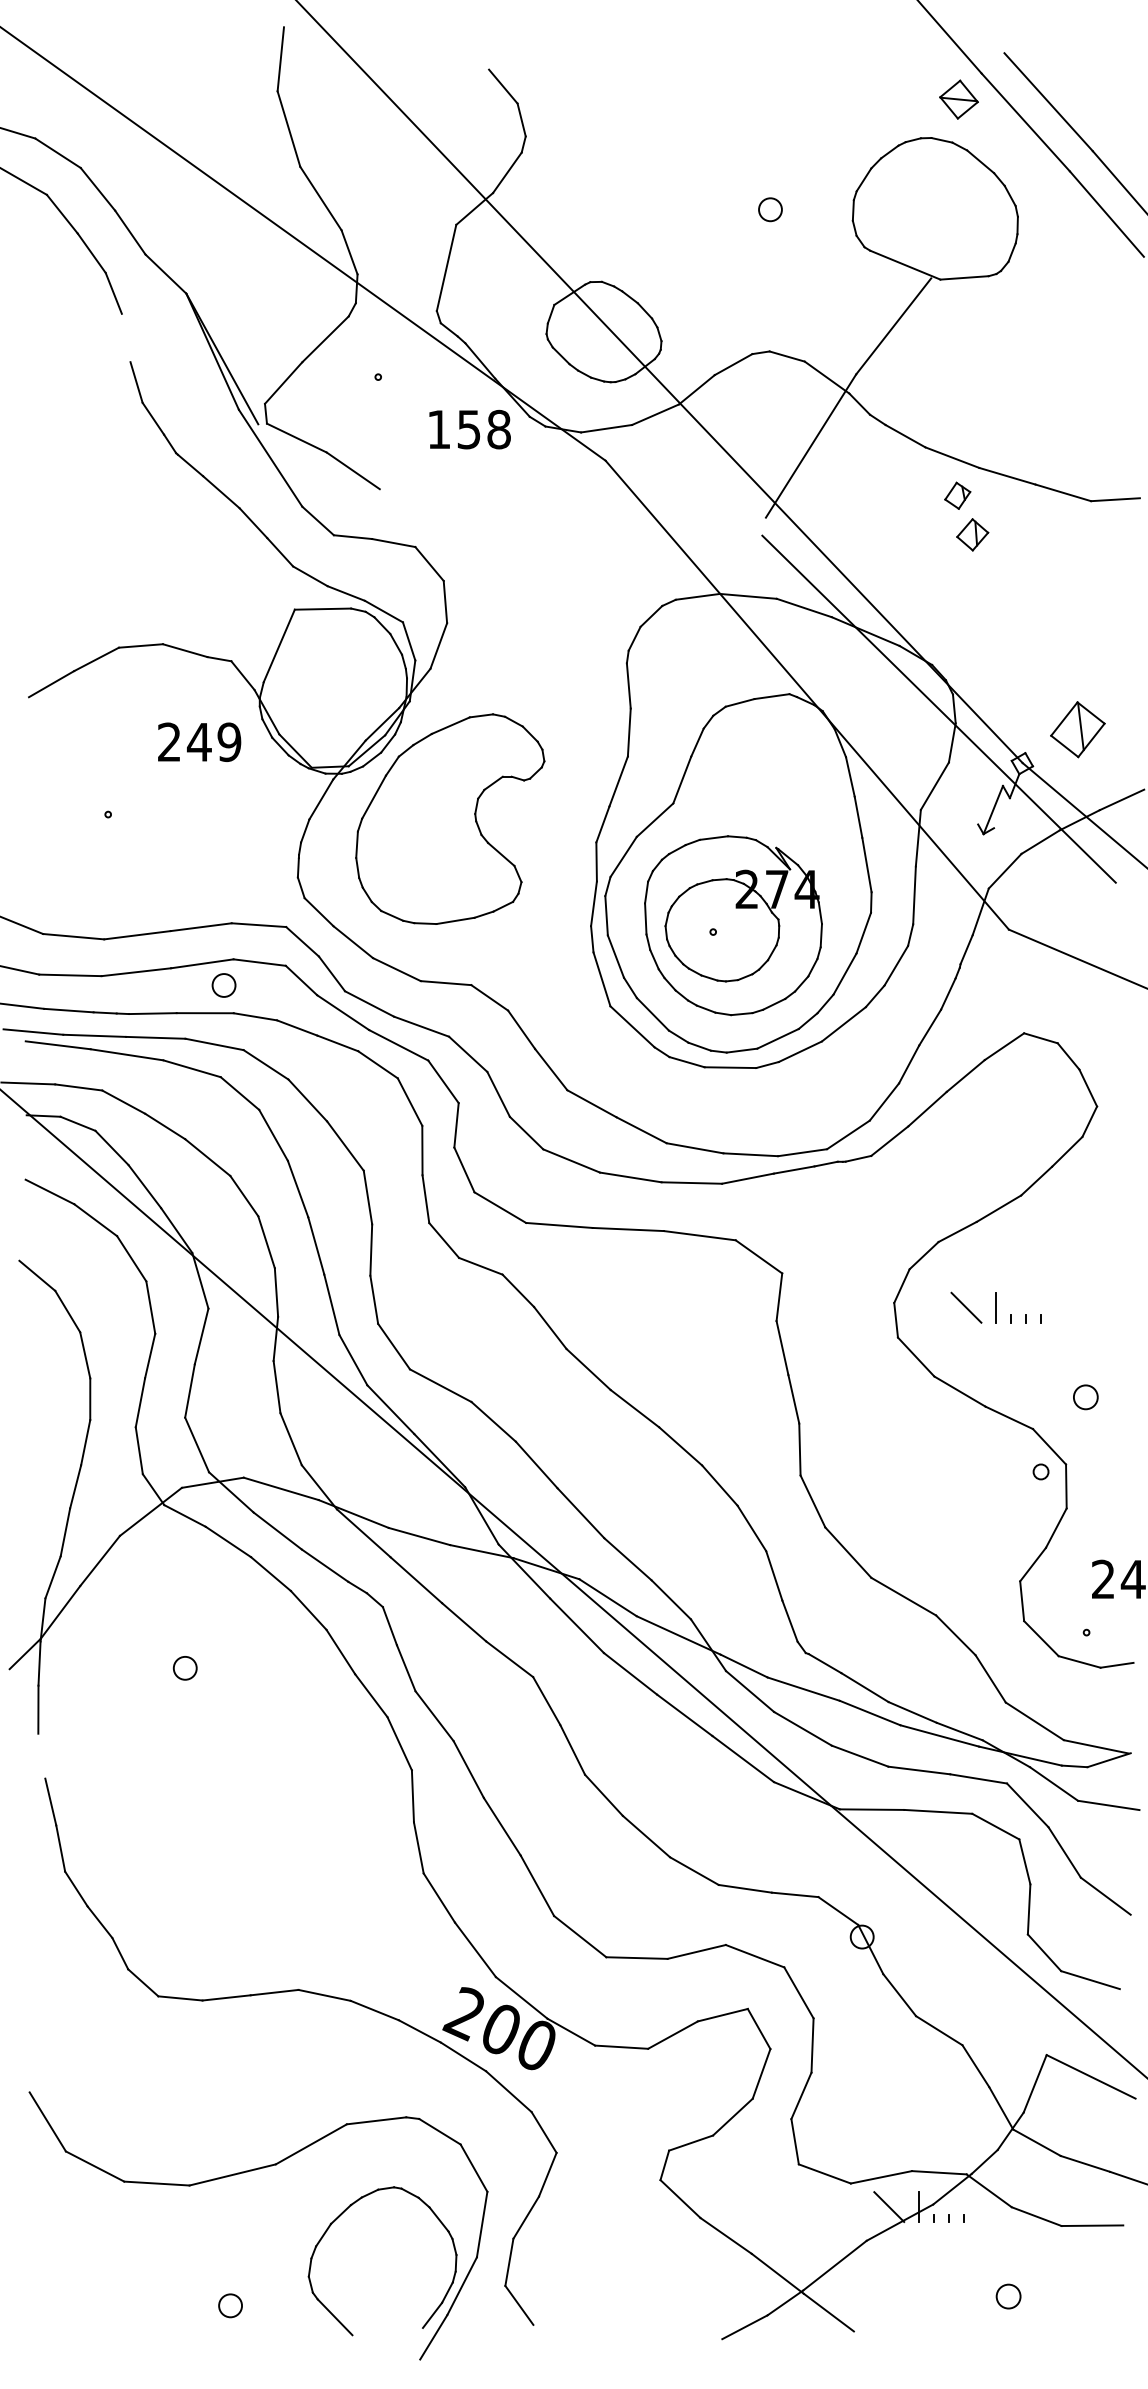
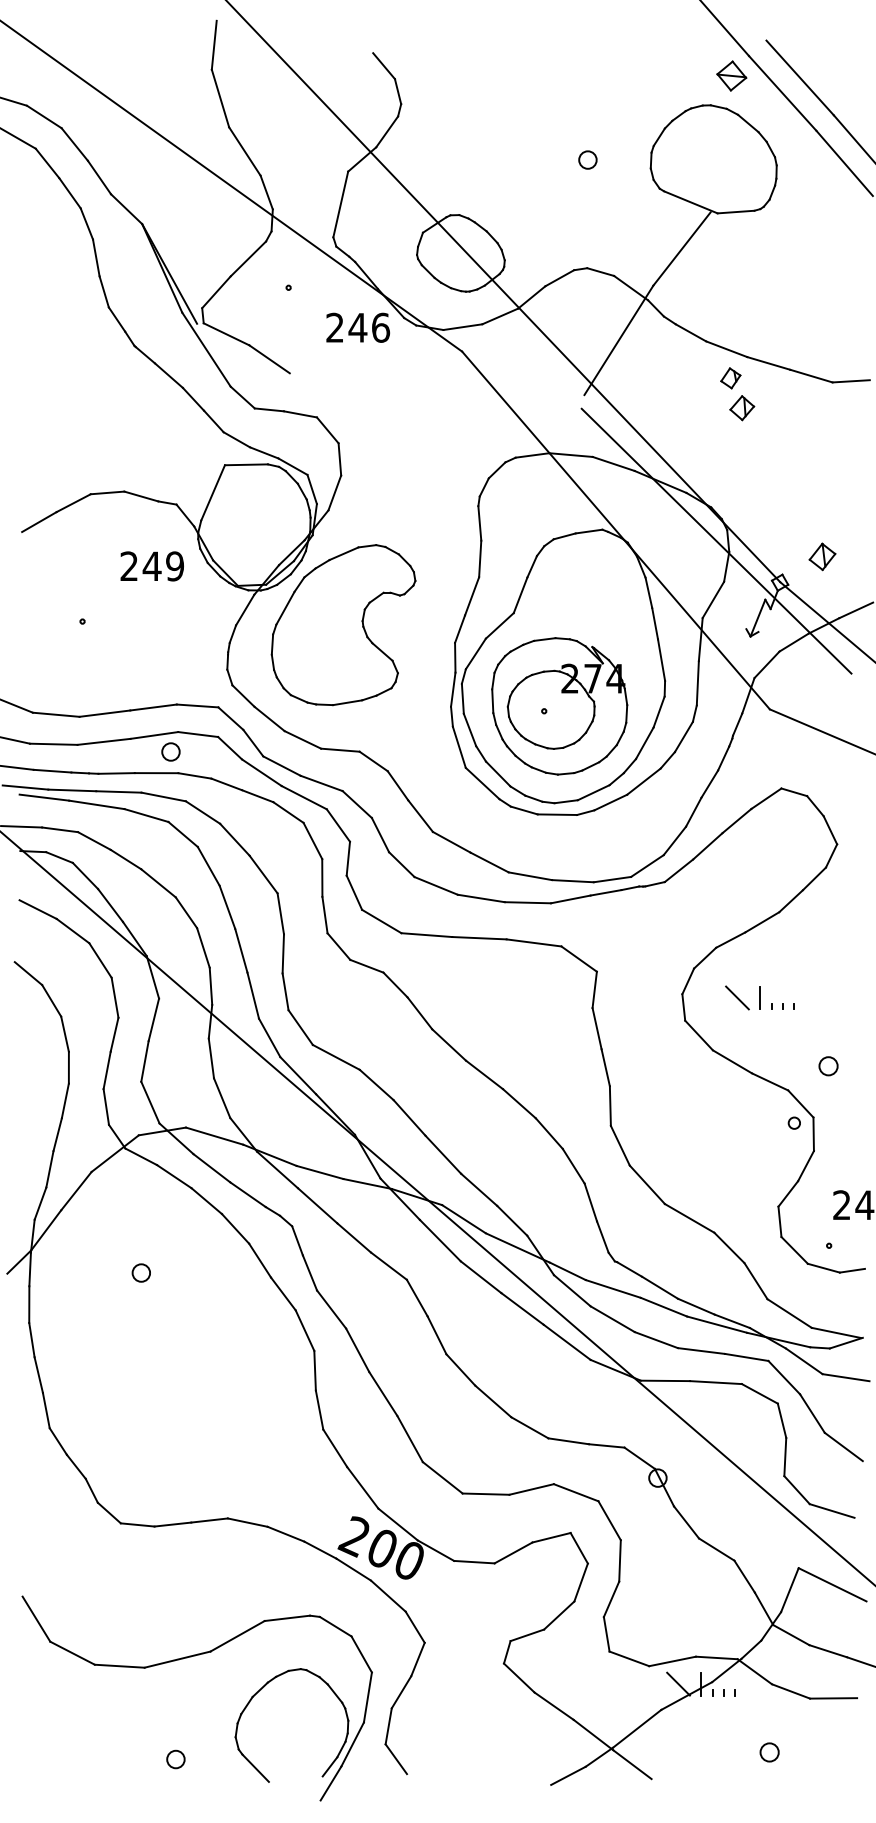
line: (126, 337) -> (96, 257), added
text: (469, 429) -> (358, 327), 158 -> 246
part: (1077, 729) -> (822, 556), size x0.62
line: (41, 1755) -> (31, 1339), added

